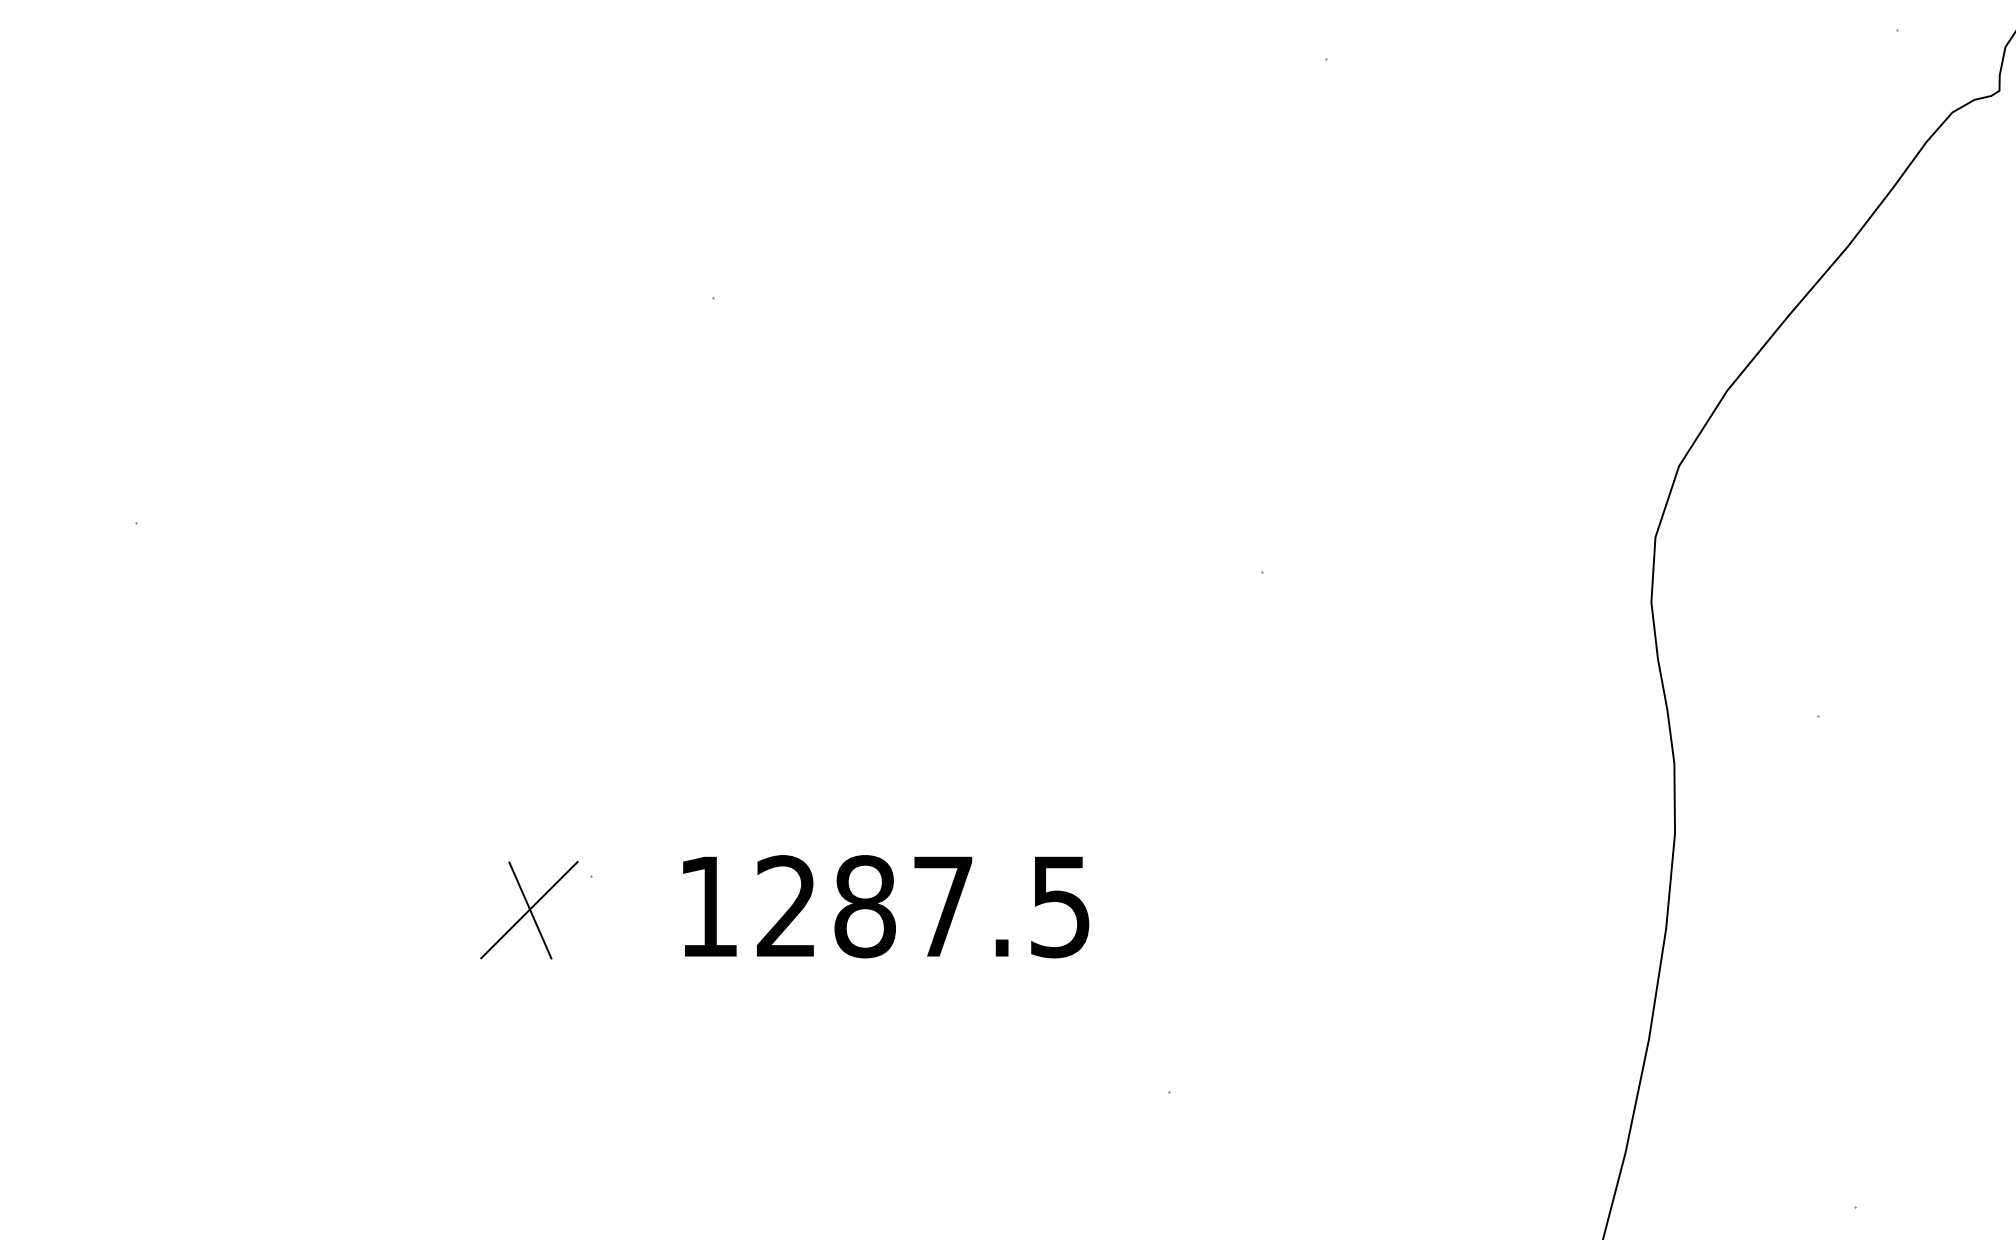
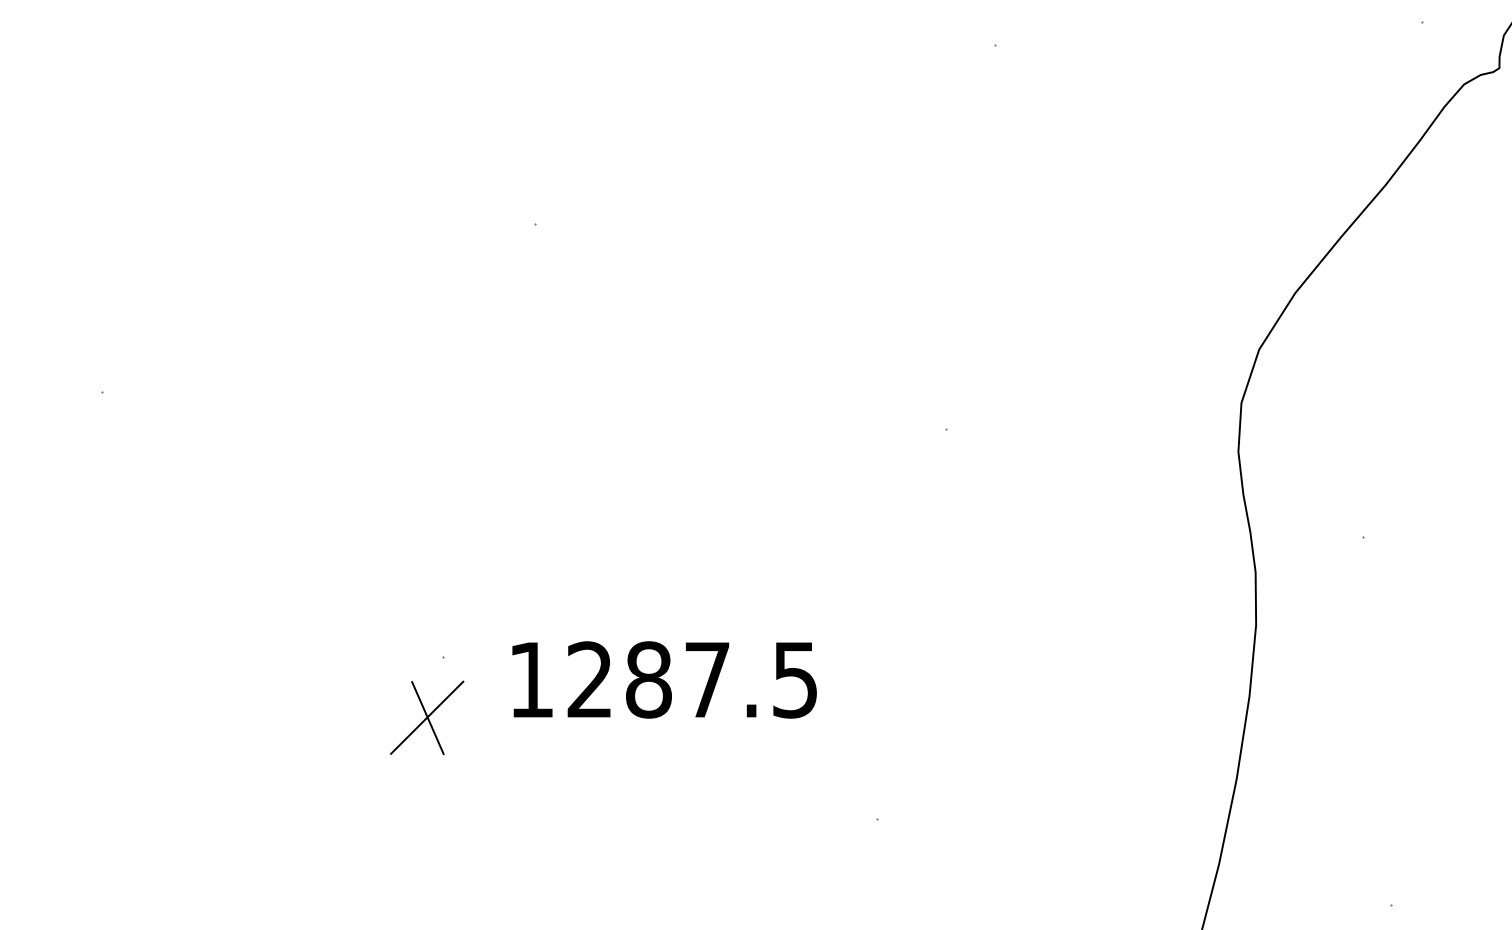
part: (529, 910) -> (427, 718), moved

